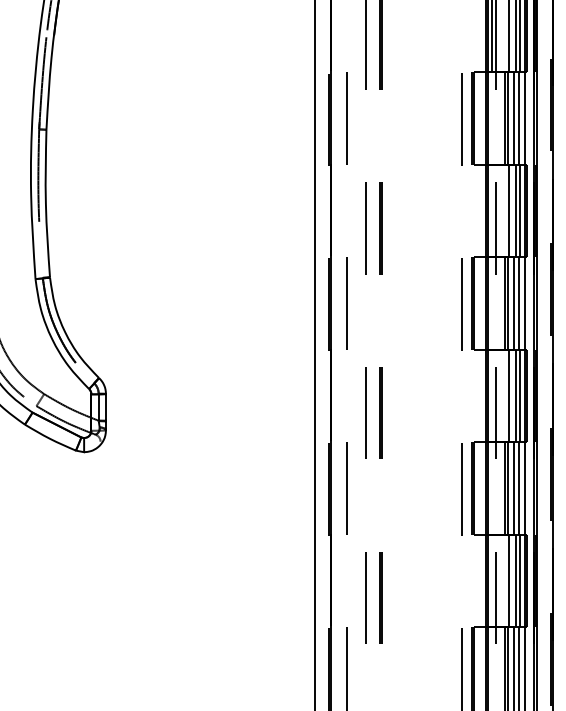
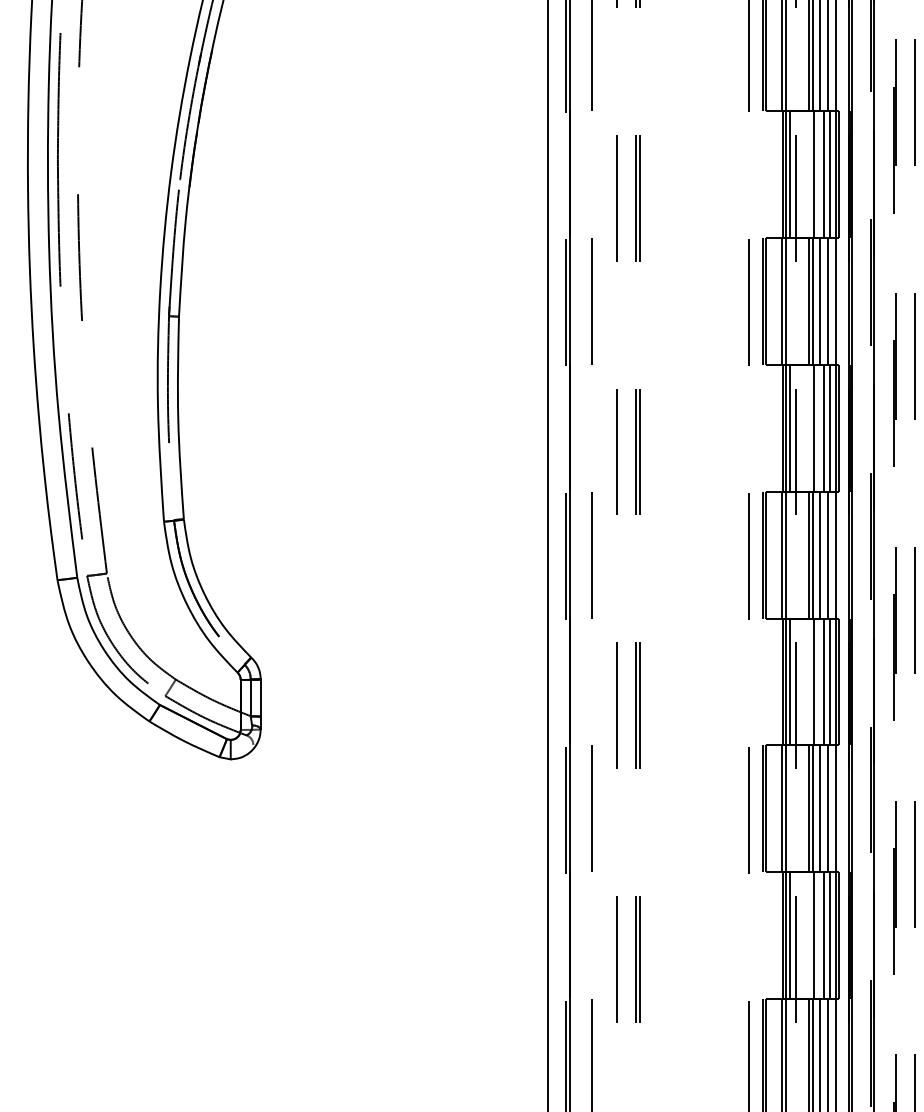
line: (491, 210) -> (790, 427), added
line: (491, 395) -> (790, 681), added
line: (491, 580) -> (790, 935), added

